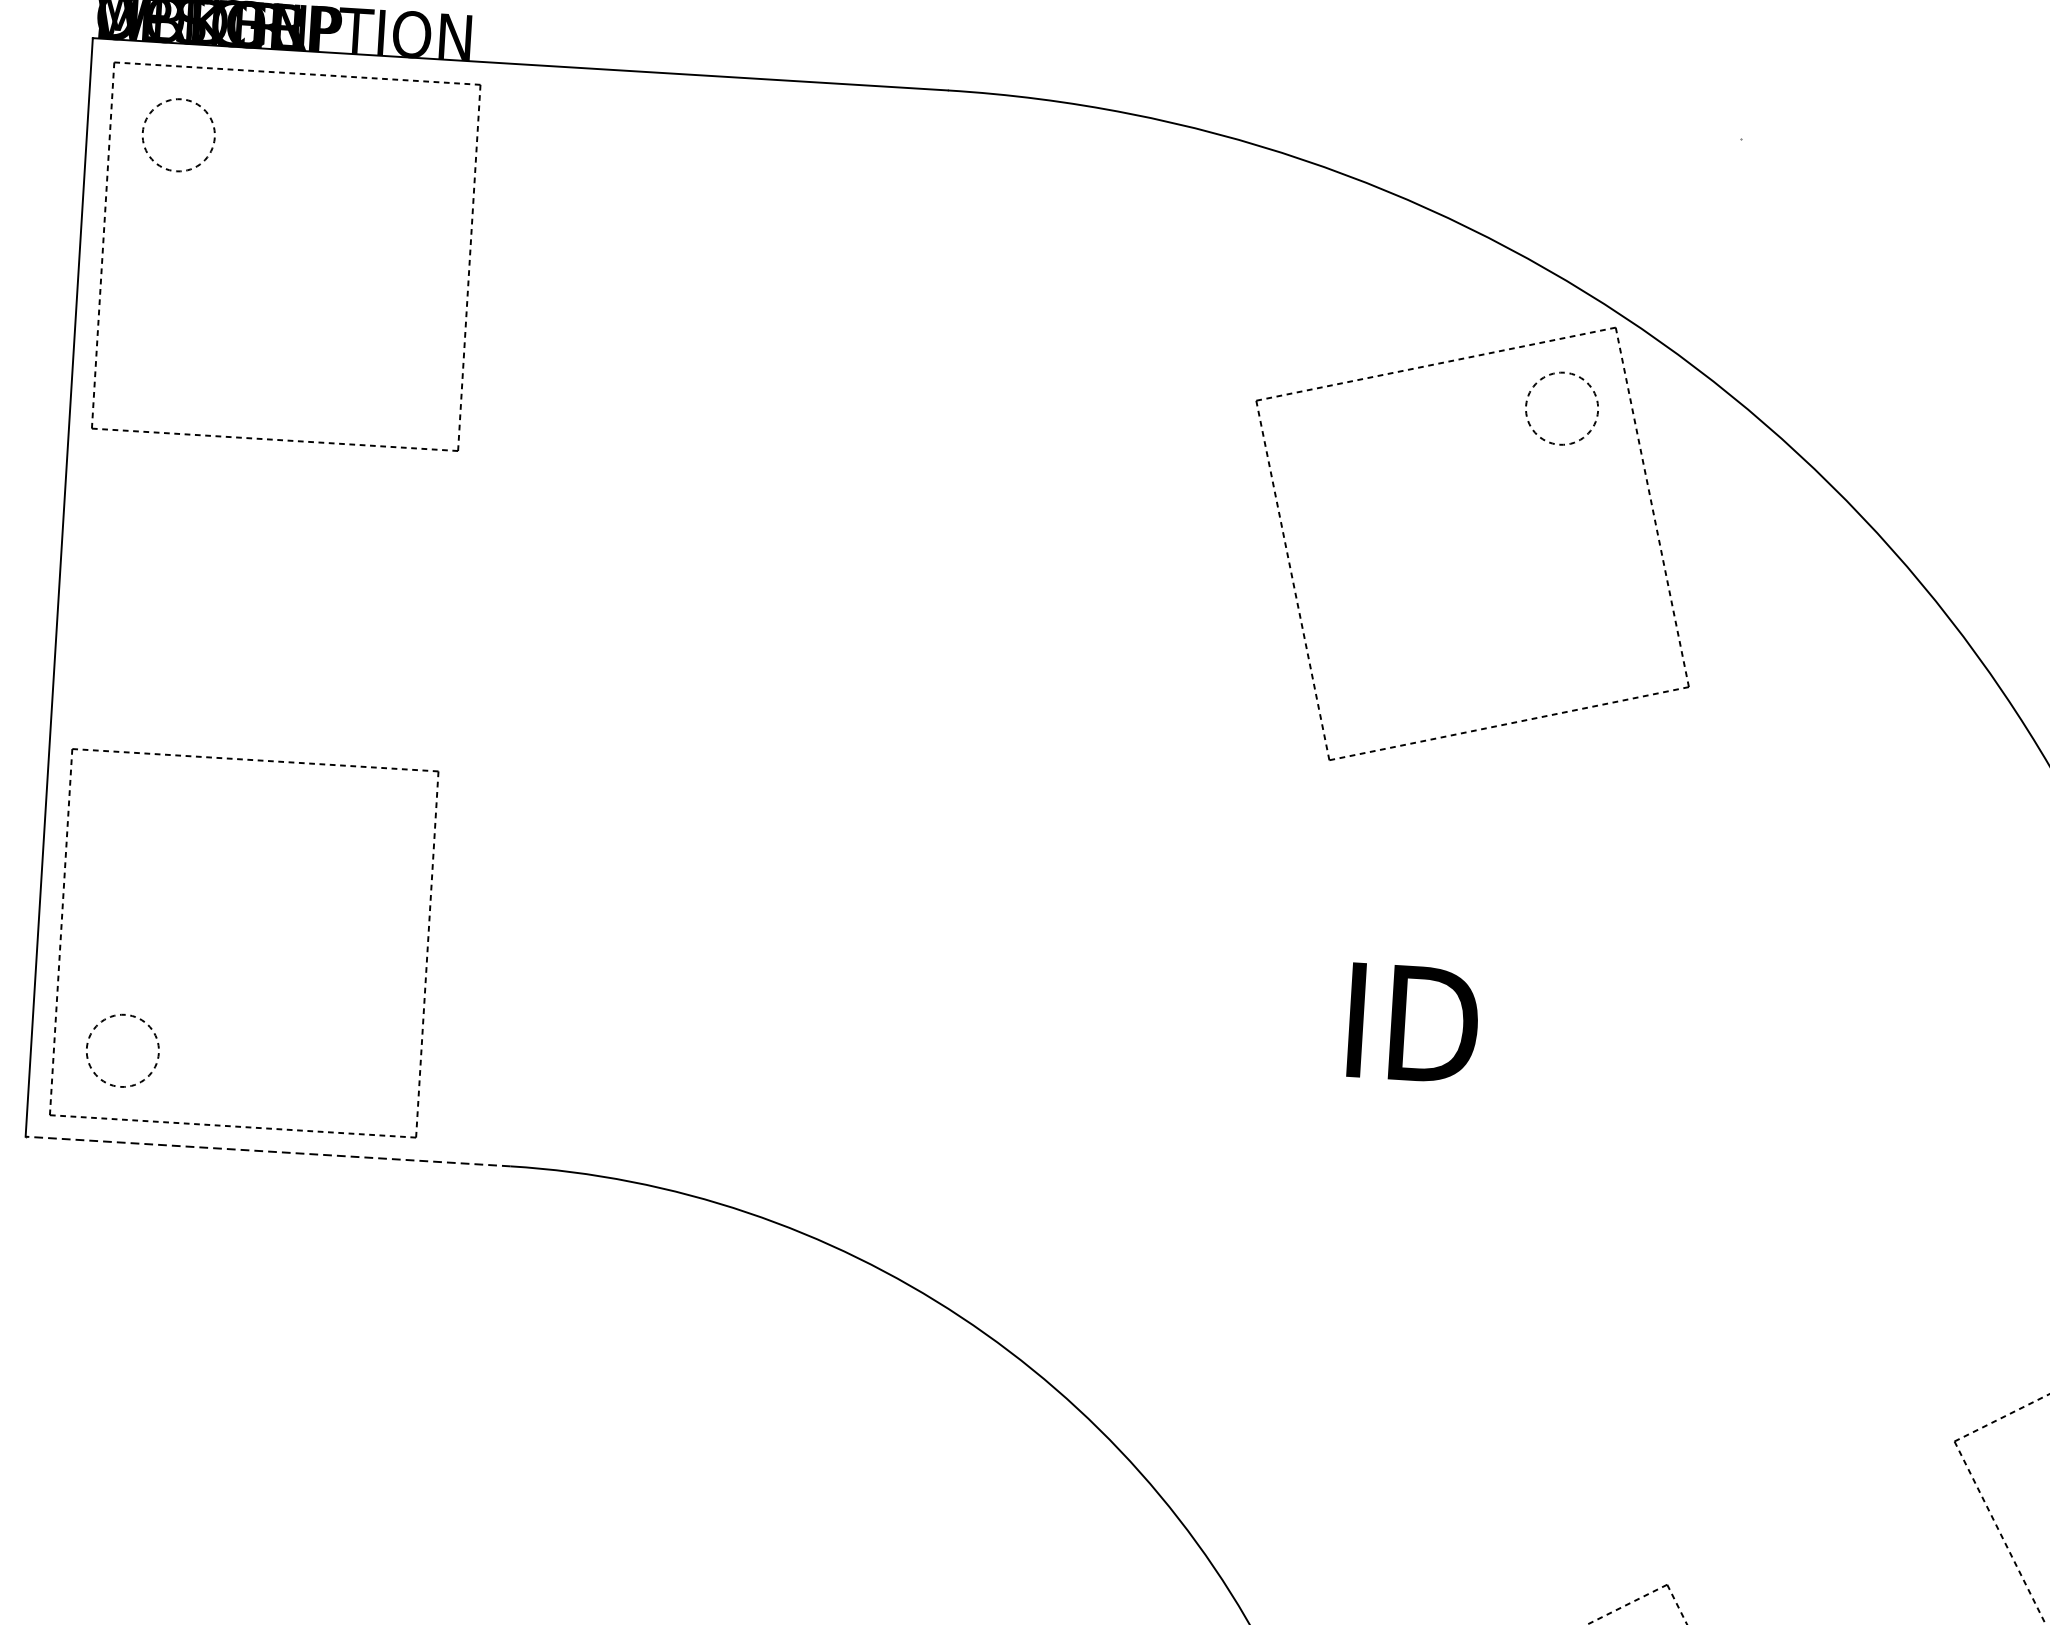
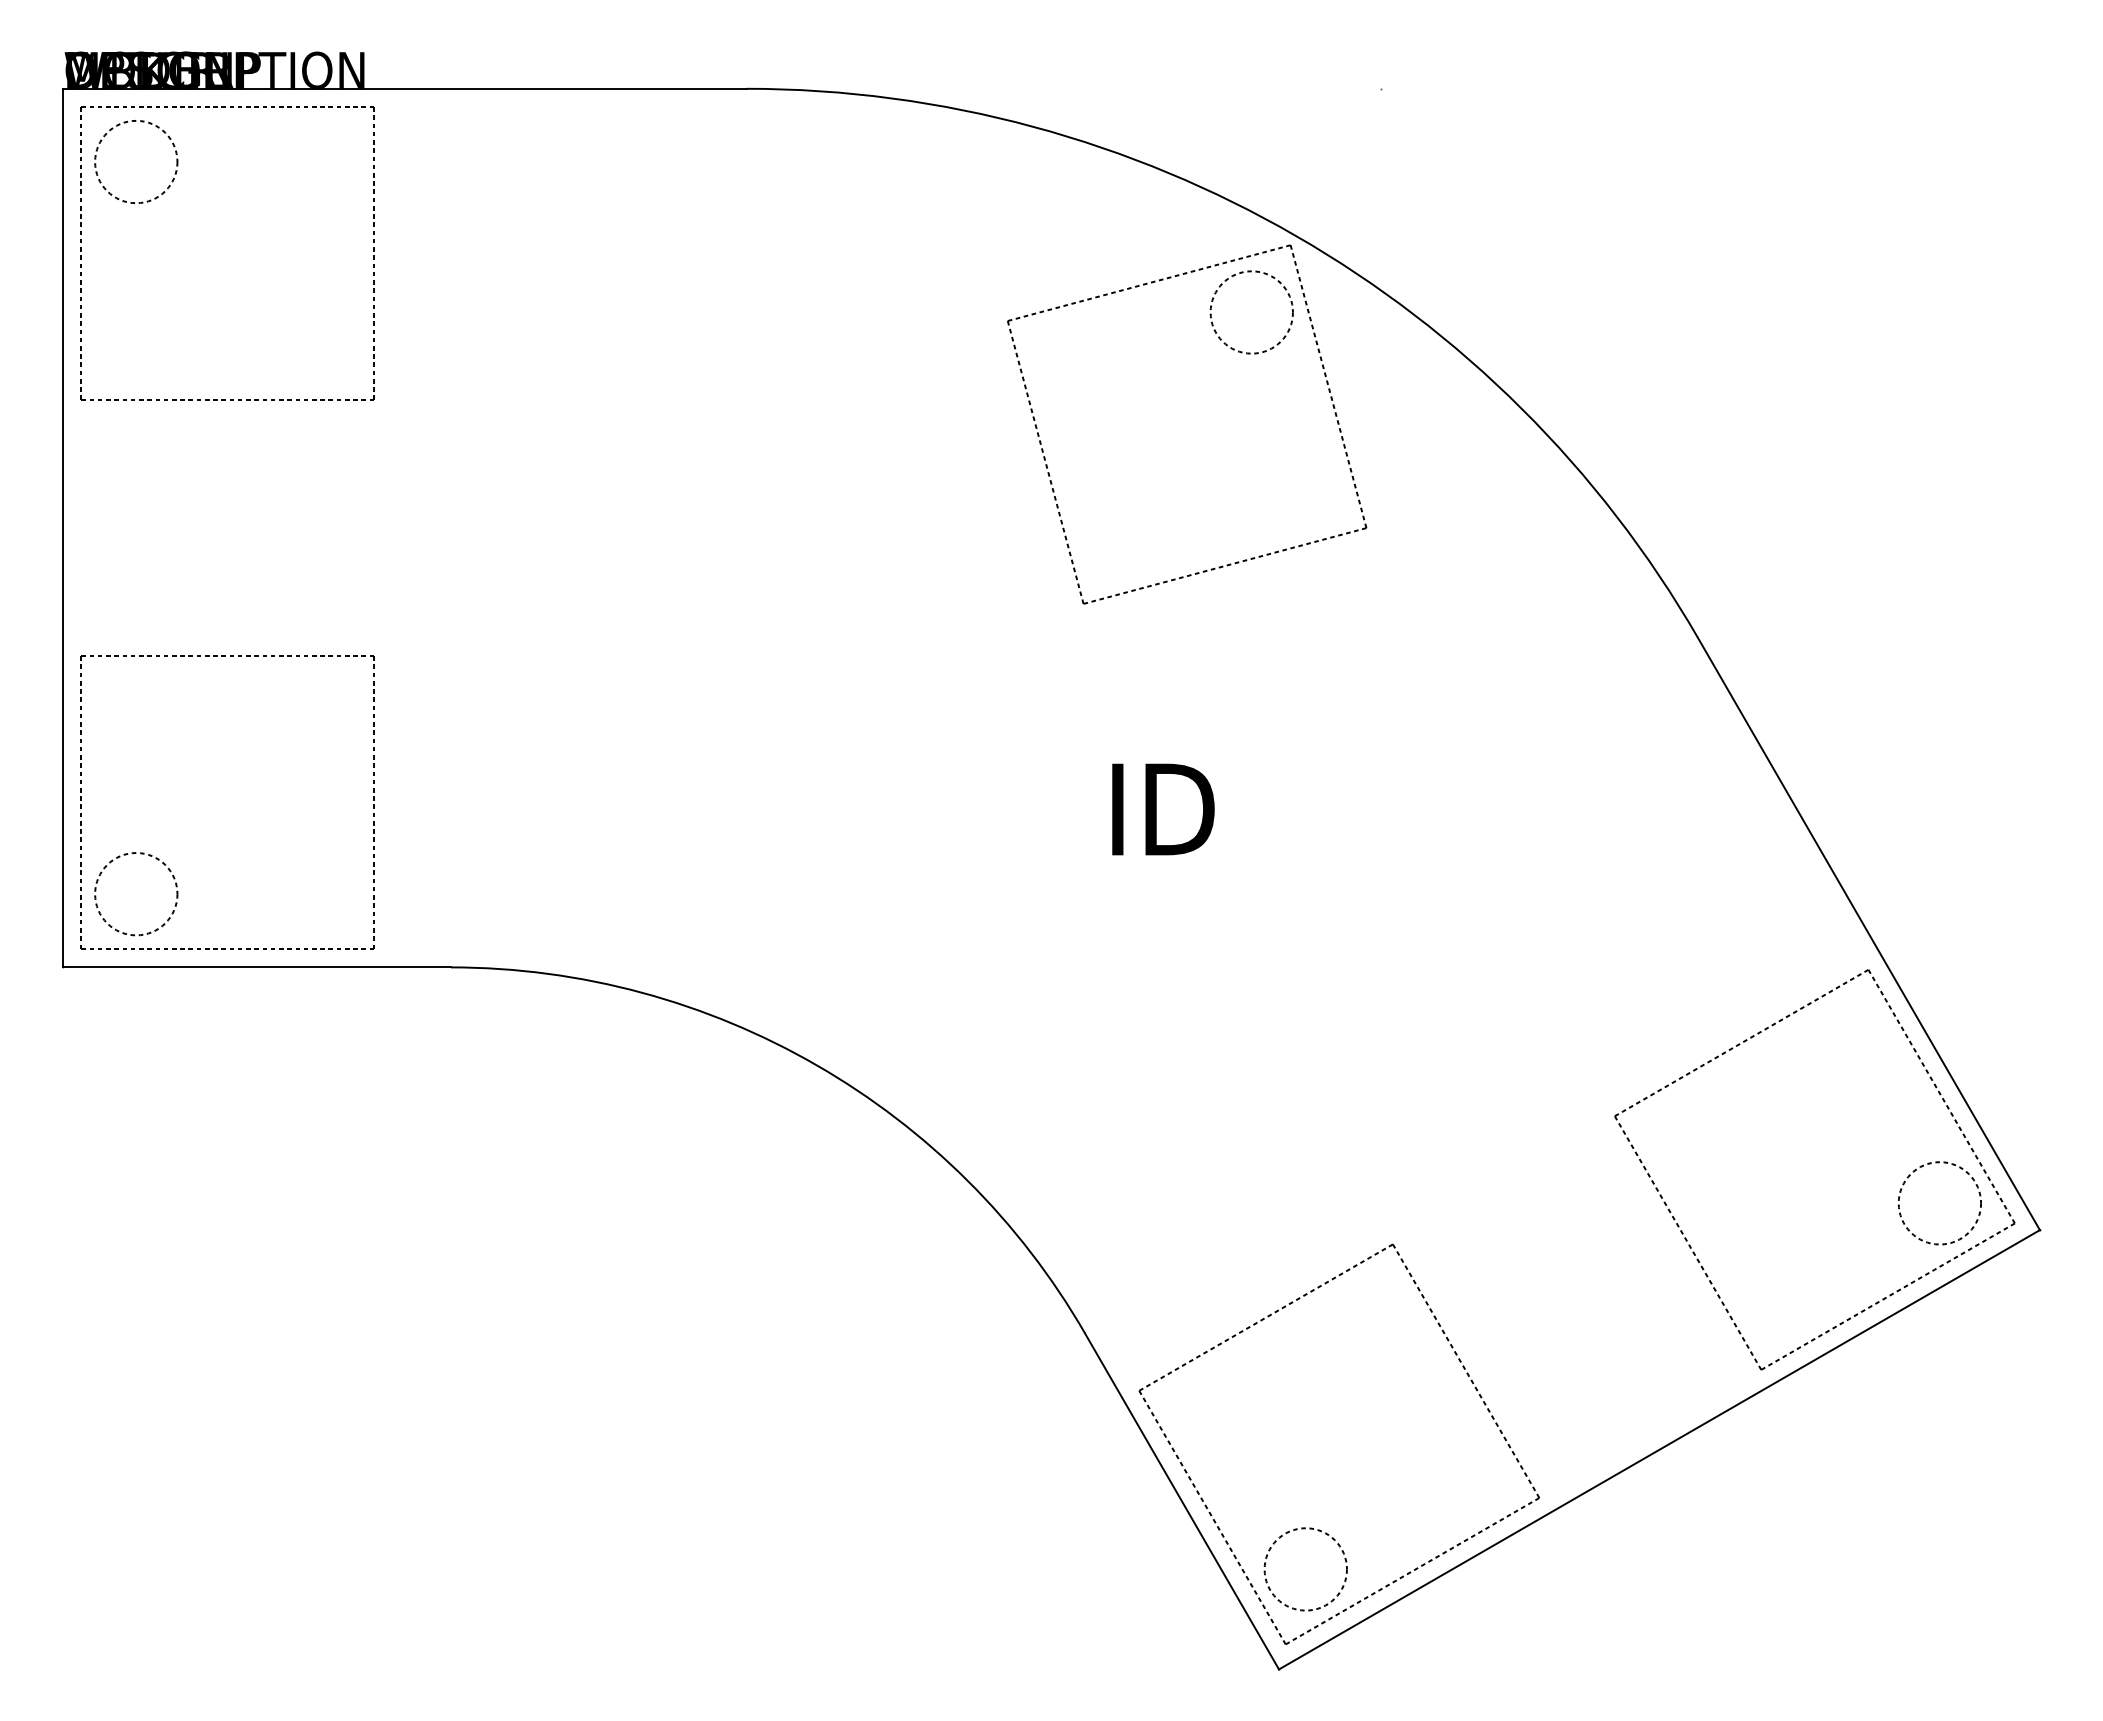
circle: (179, 134) -> (136, 161), size x1.43
circle: (1561, 408) -> (1251, 312), size x1.43
circle: (123, 1051) -> (136, 894), size x1.43
line: (268, 1151) -> (257, 967), dashed -> solid

